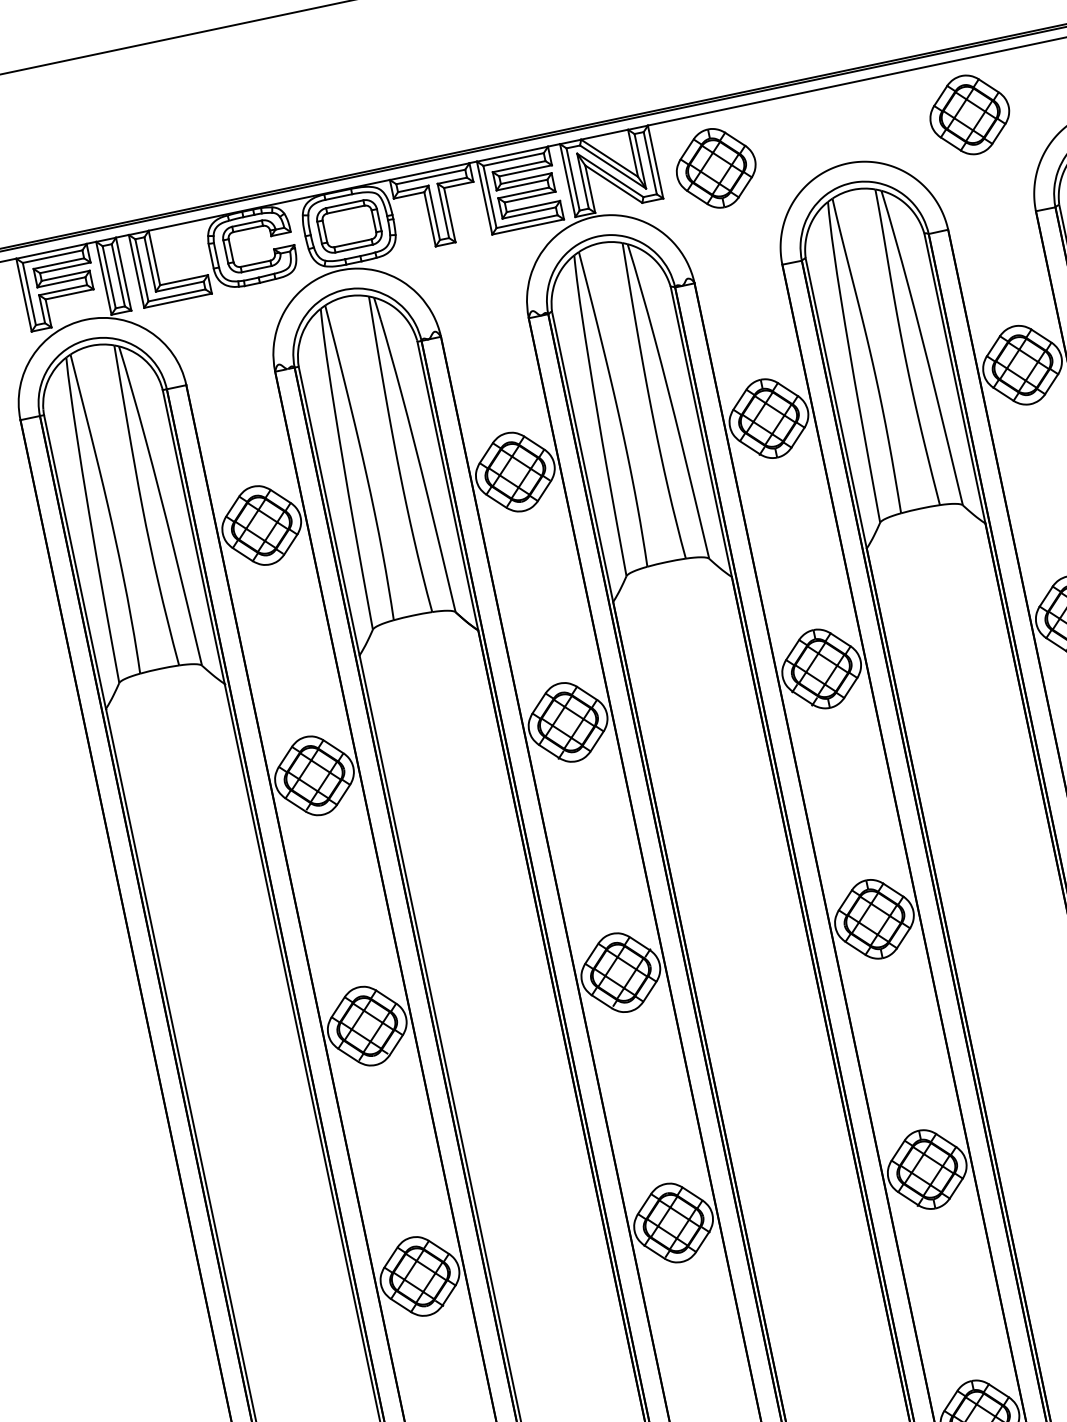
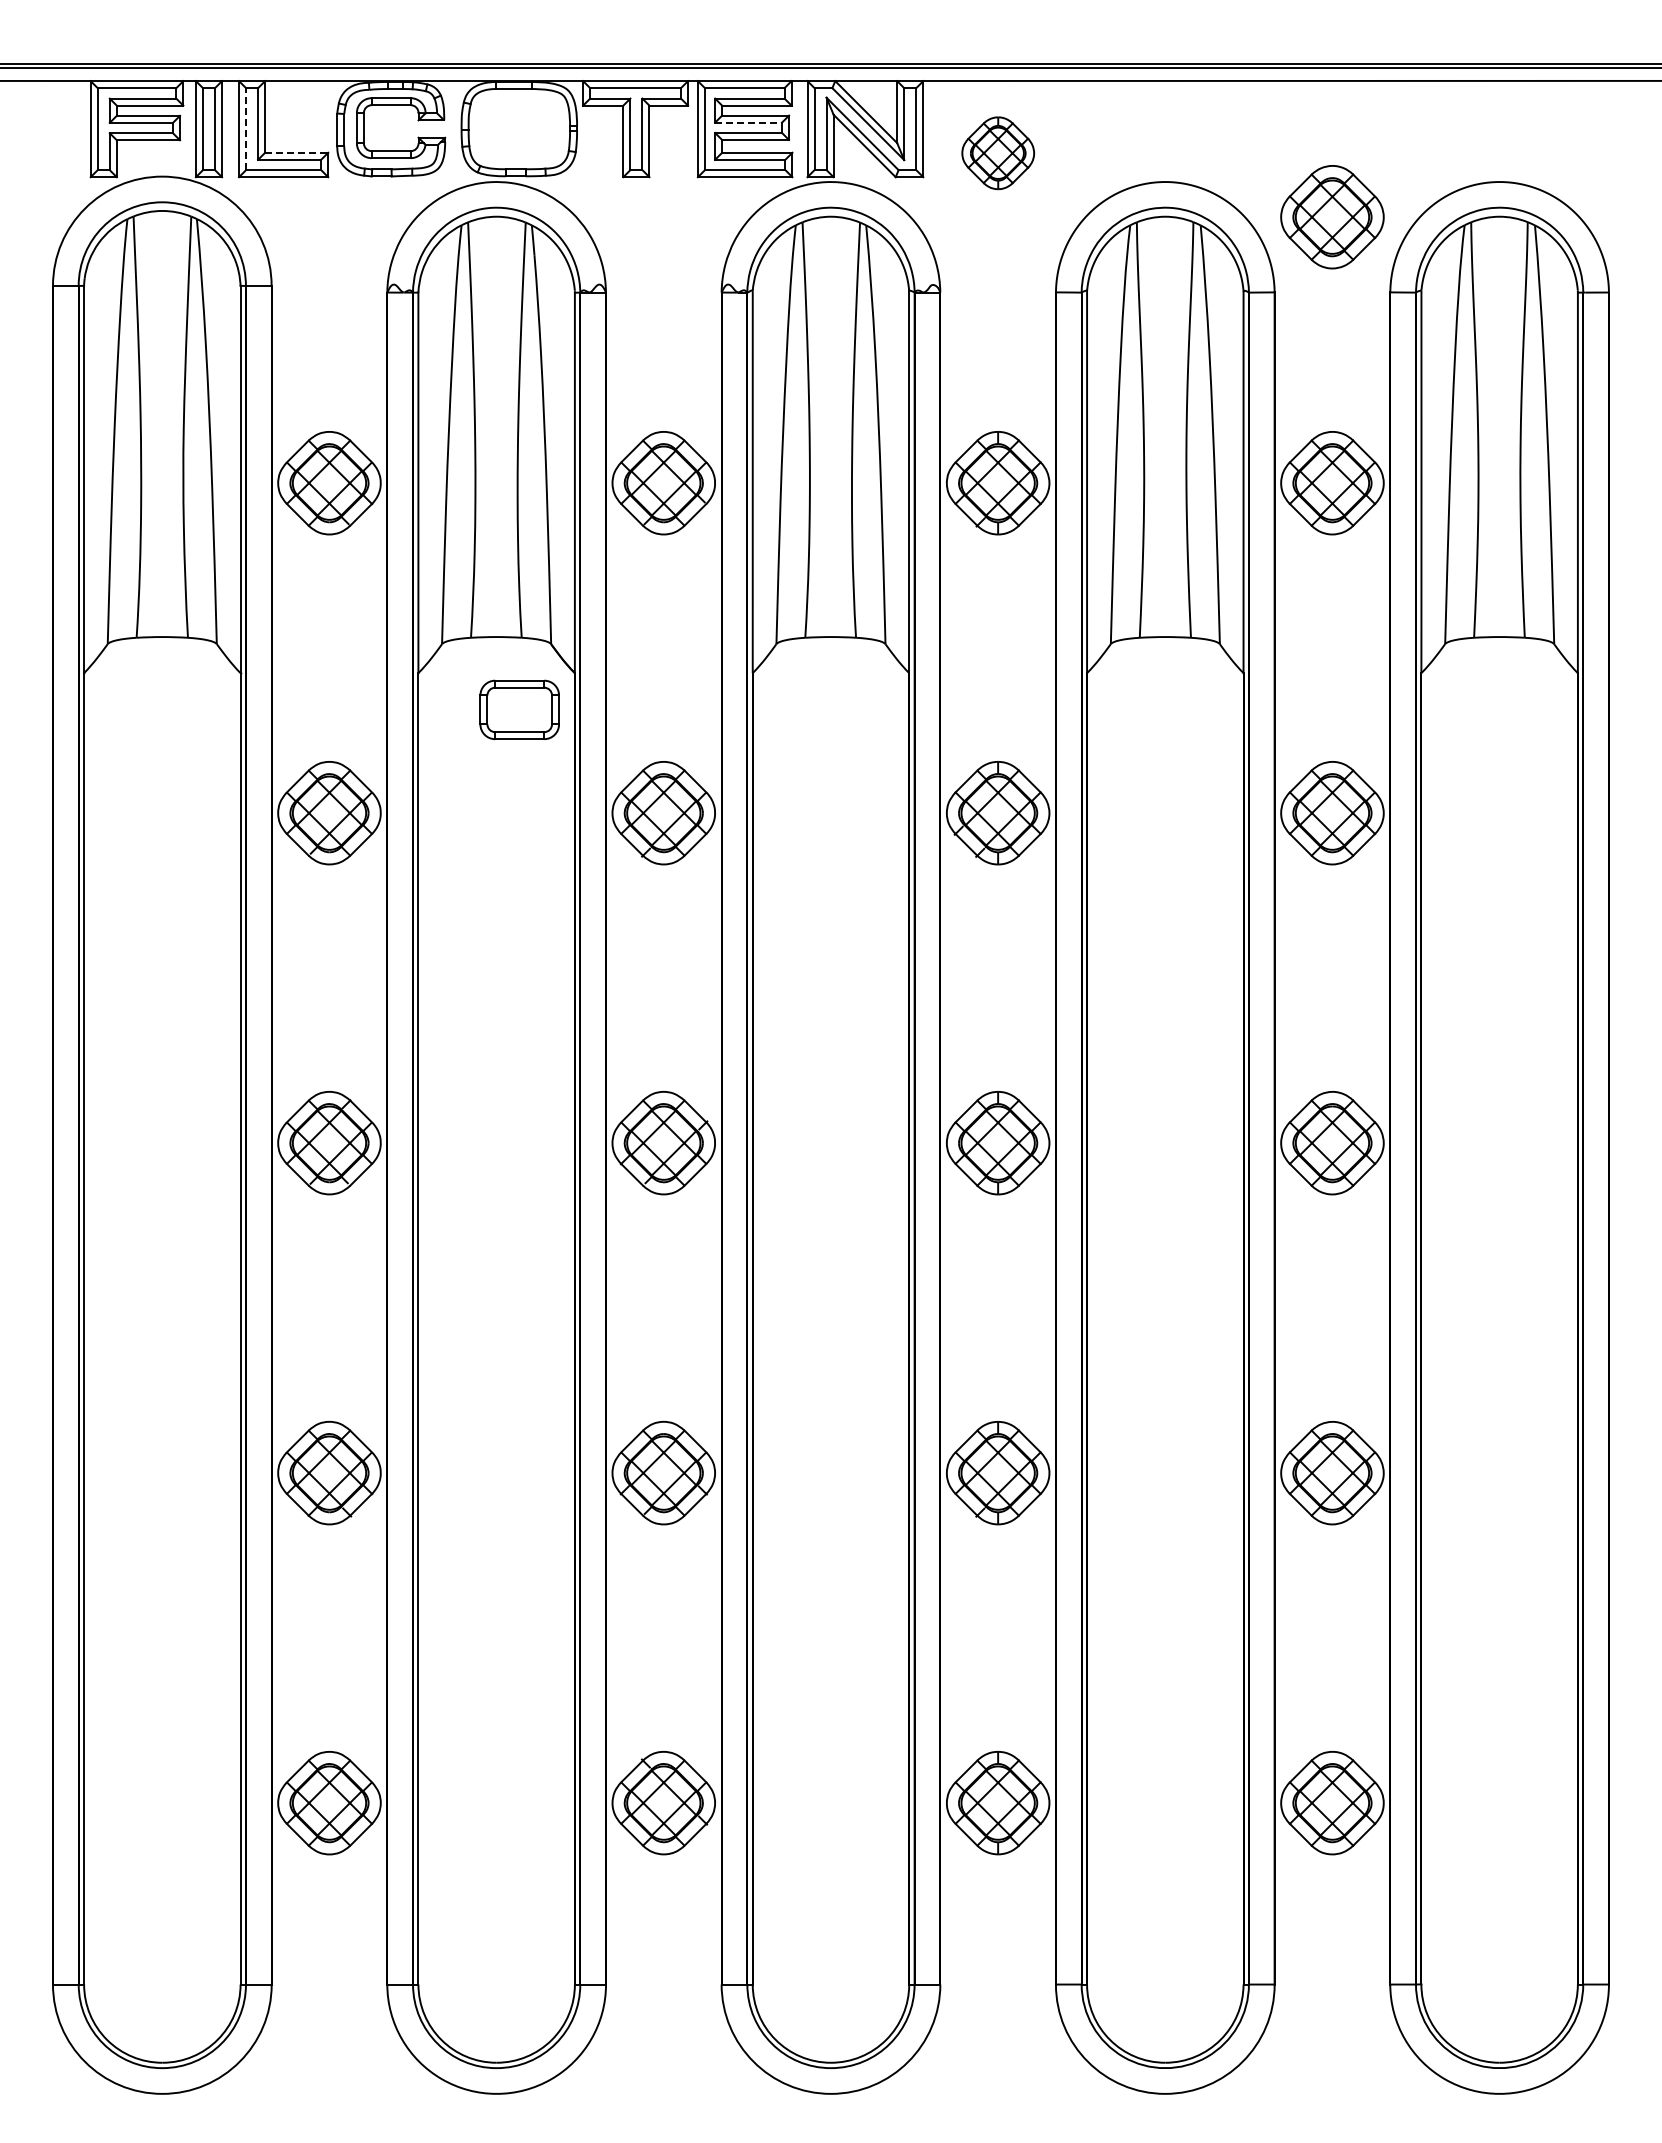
part: (969, 115) -> (1332, 217), moved
part: (716, 168) -> (998, 153), size x0.7
line: (522, 184) -> (749, 122), solid -> dashed
part: (349, 226) -> (519, 709), moved
line: (142, 269) -> (246, 128), solid -> dashed
line: (183, 279) -> (296, 152), solid -> dashed

